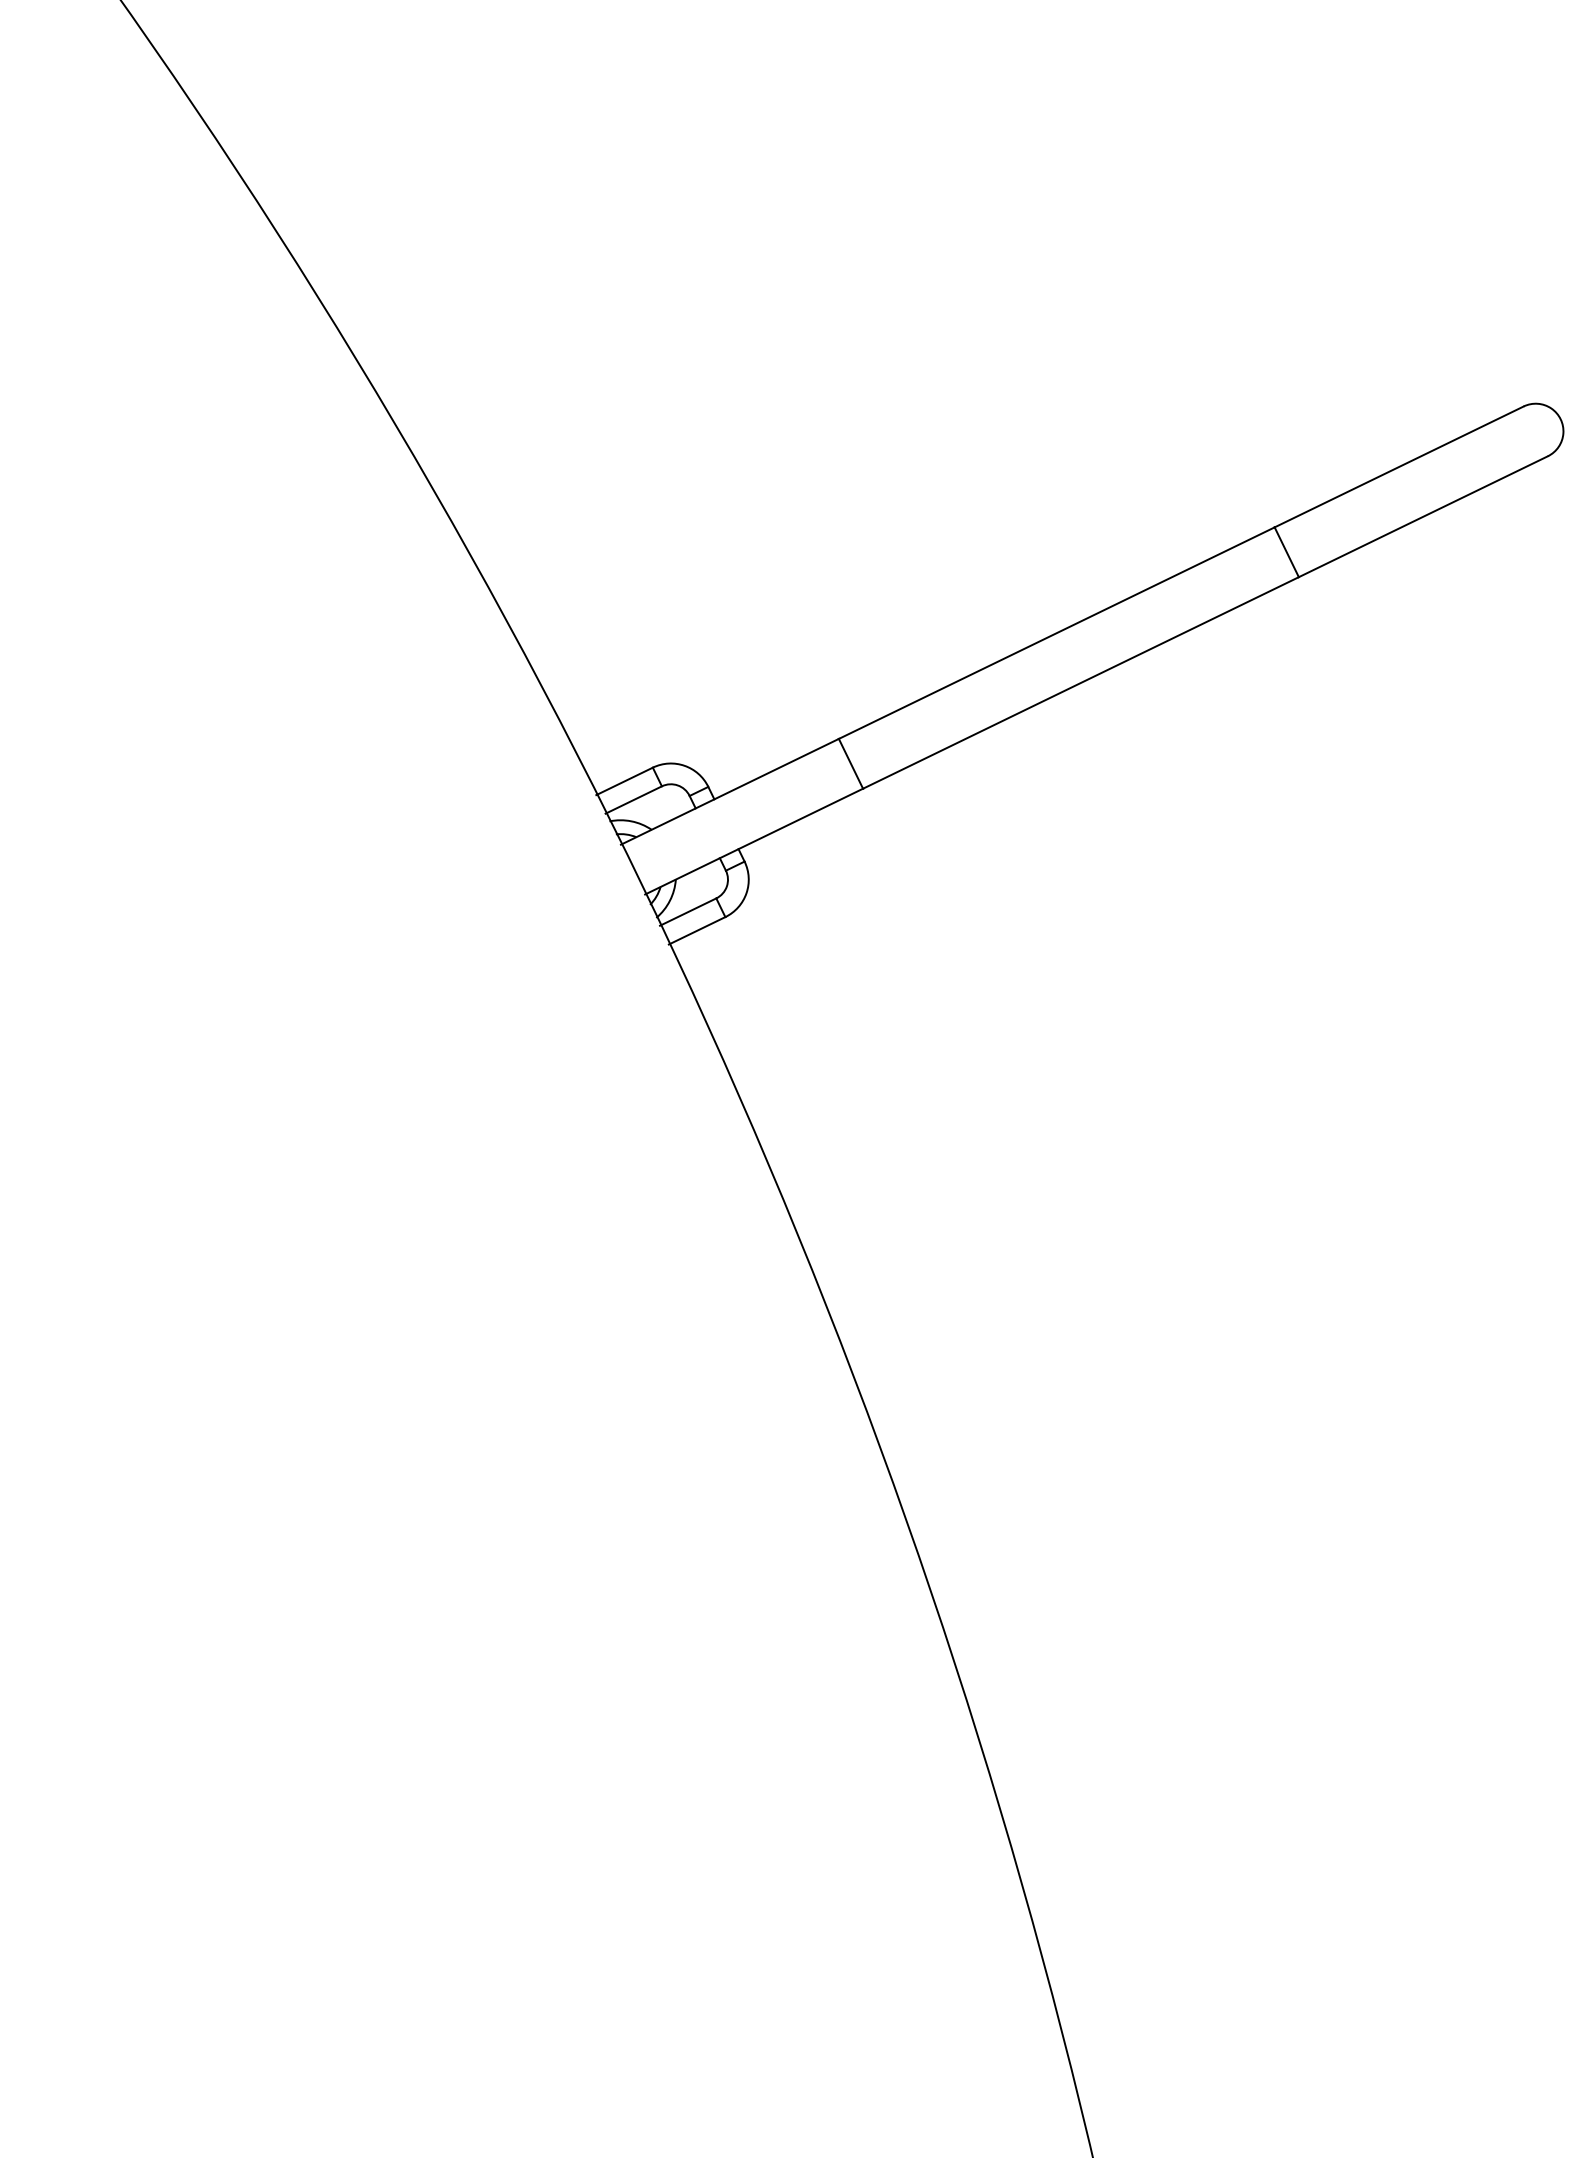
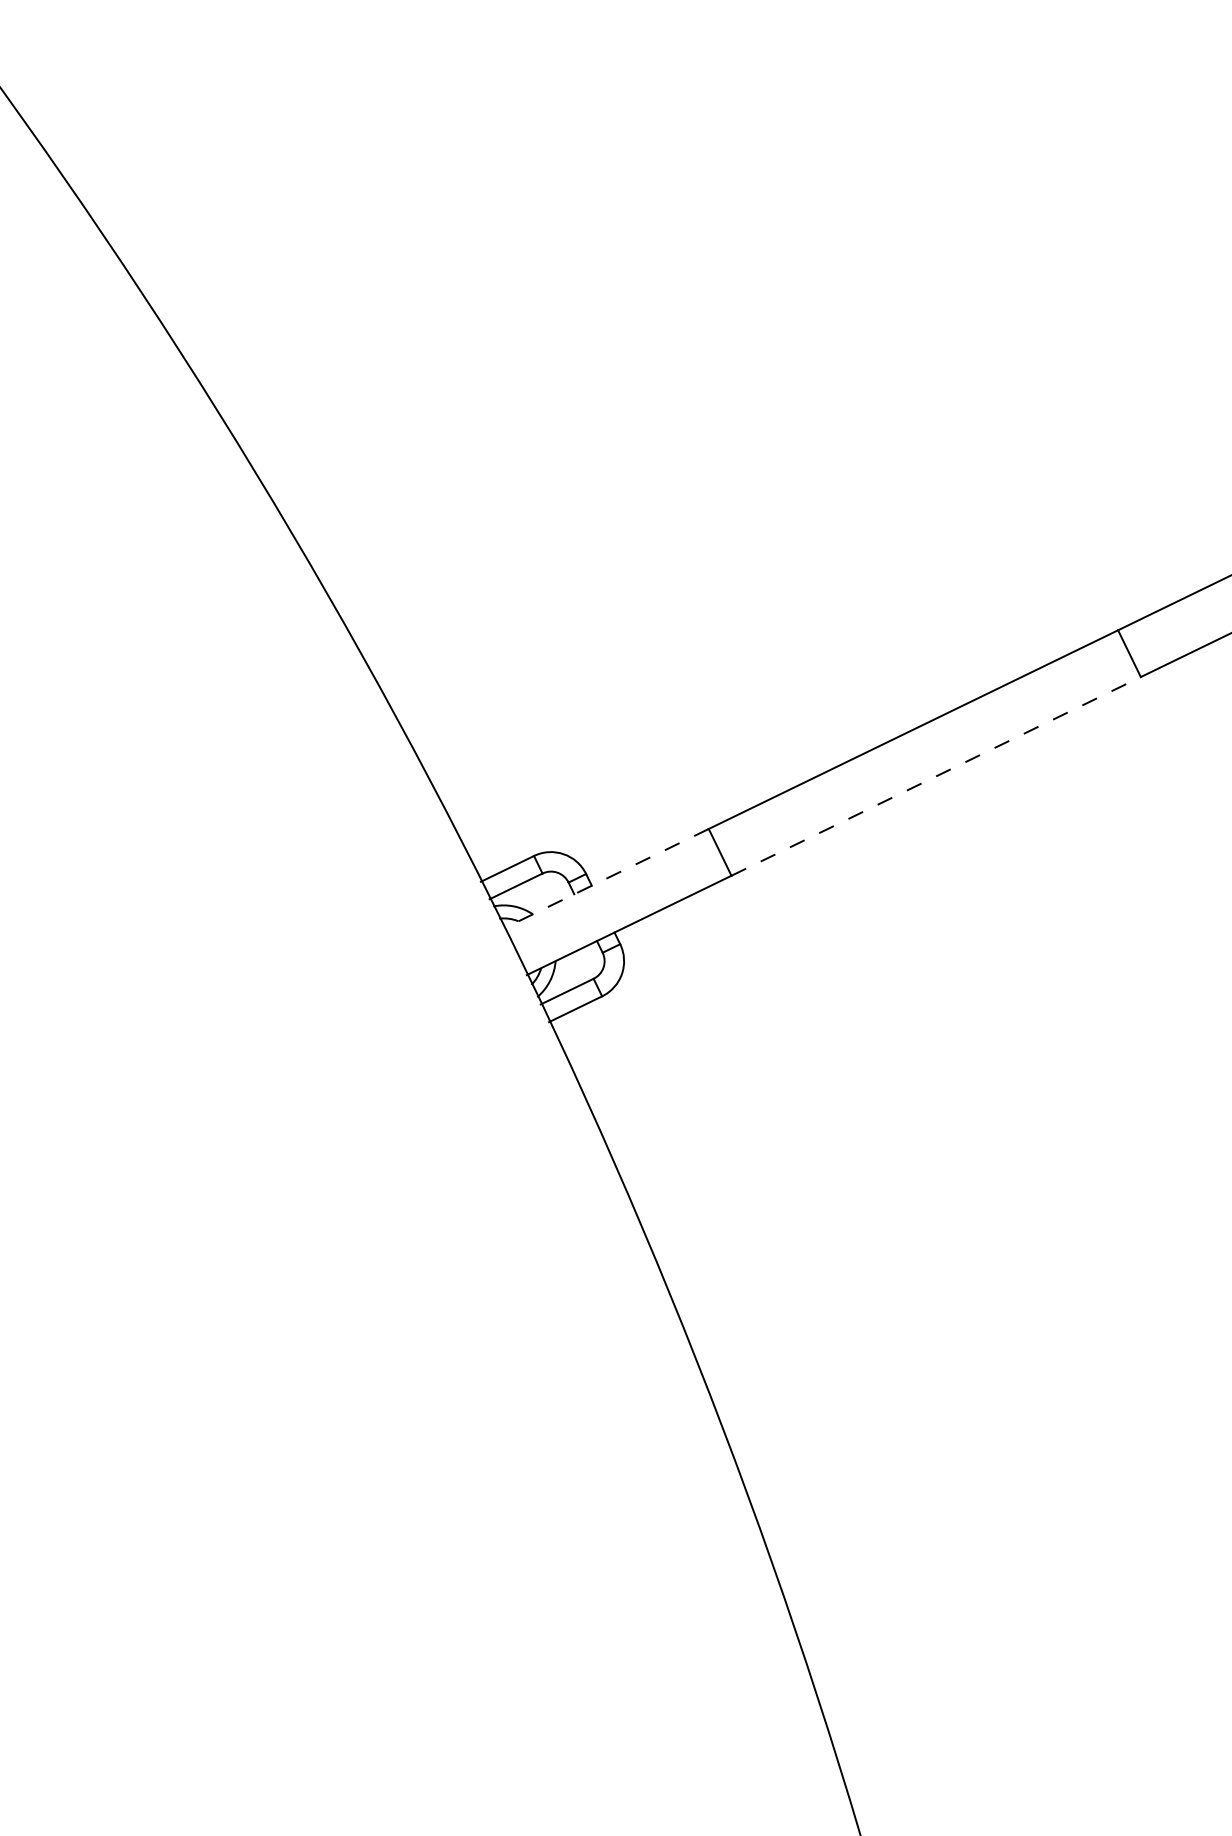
line: (1081, 682) -> (936, 775), solid -> dashed
line: (729, 792) -> (606, 879), solid -> dashed

